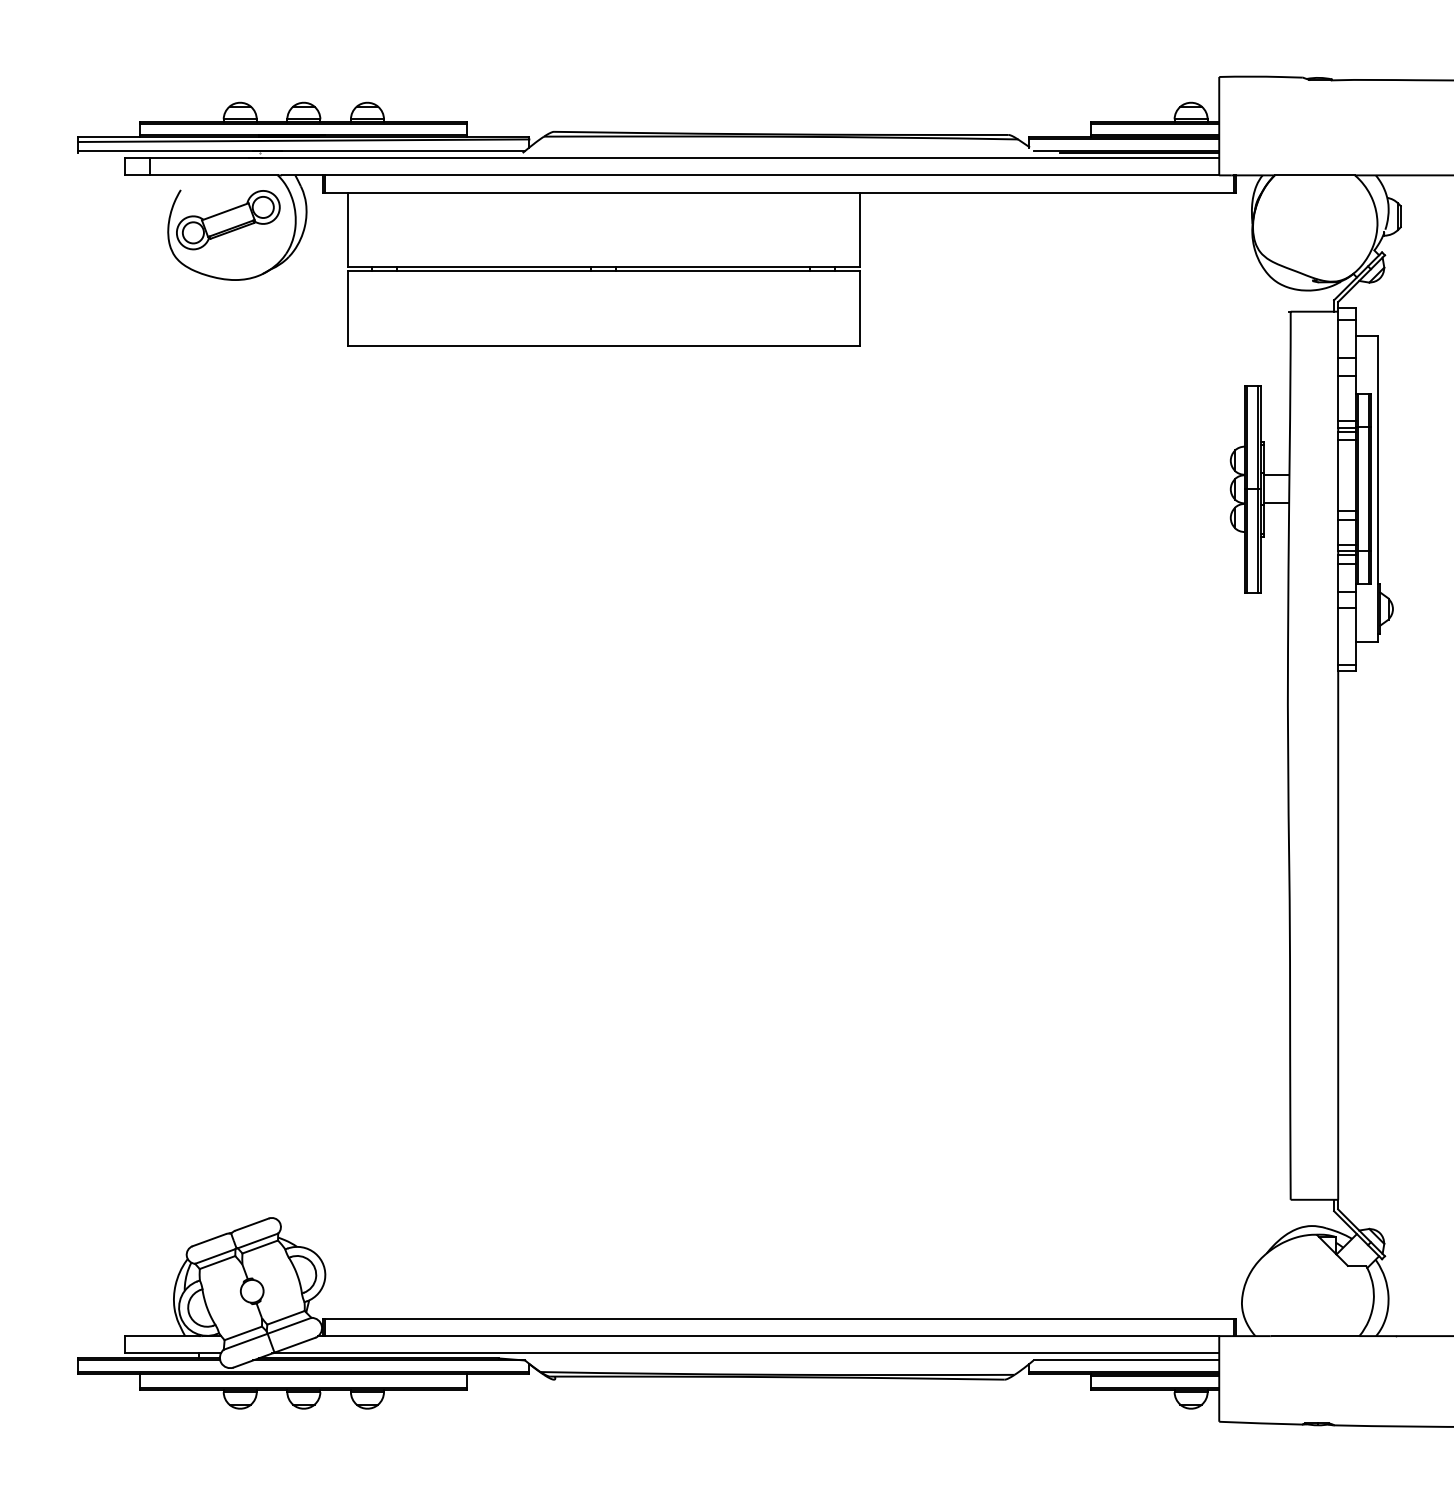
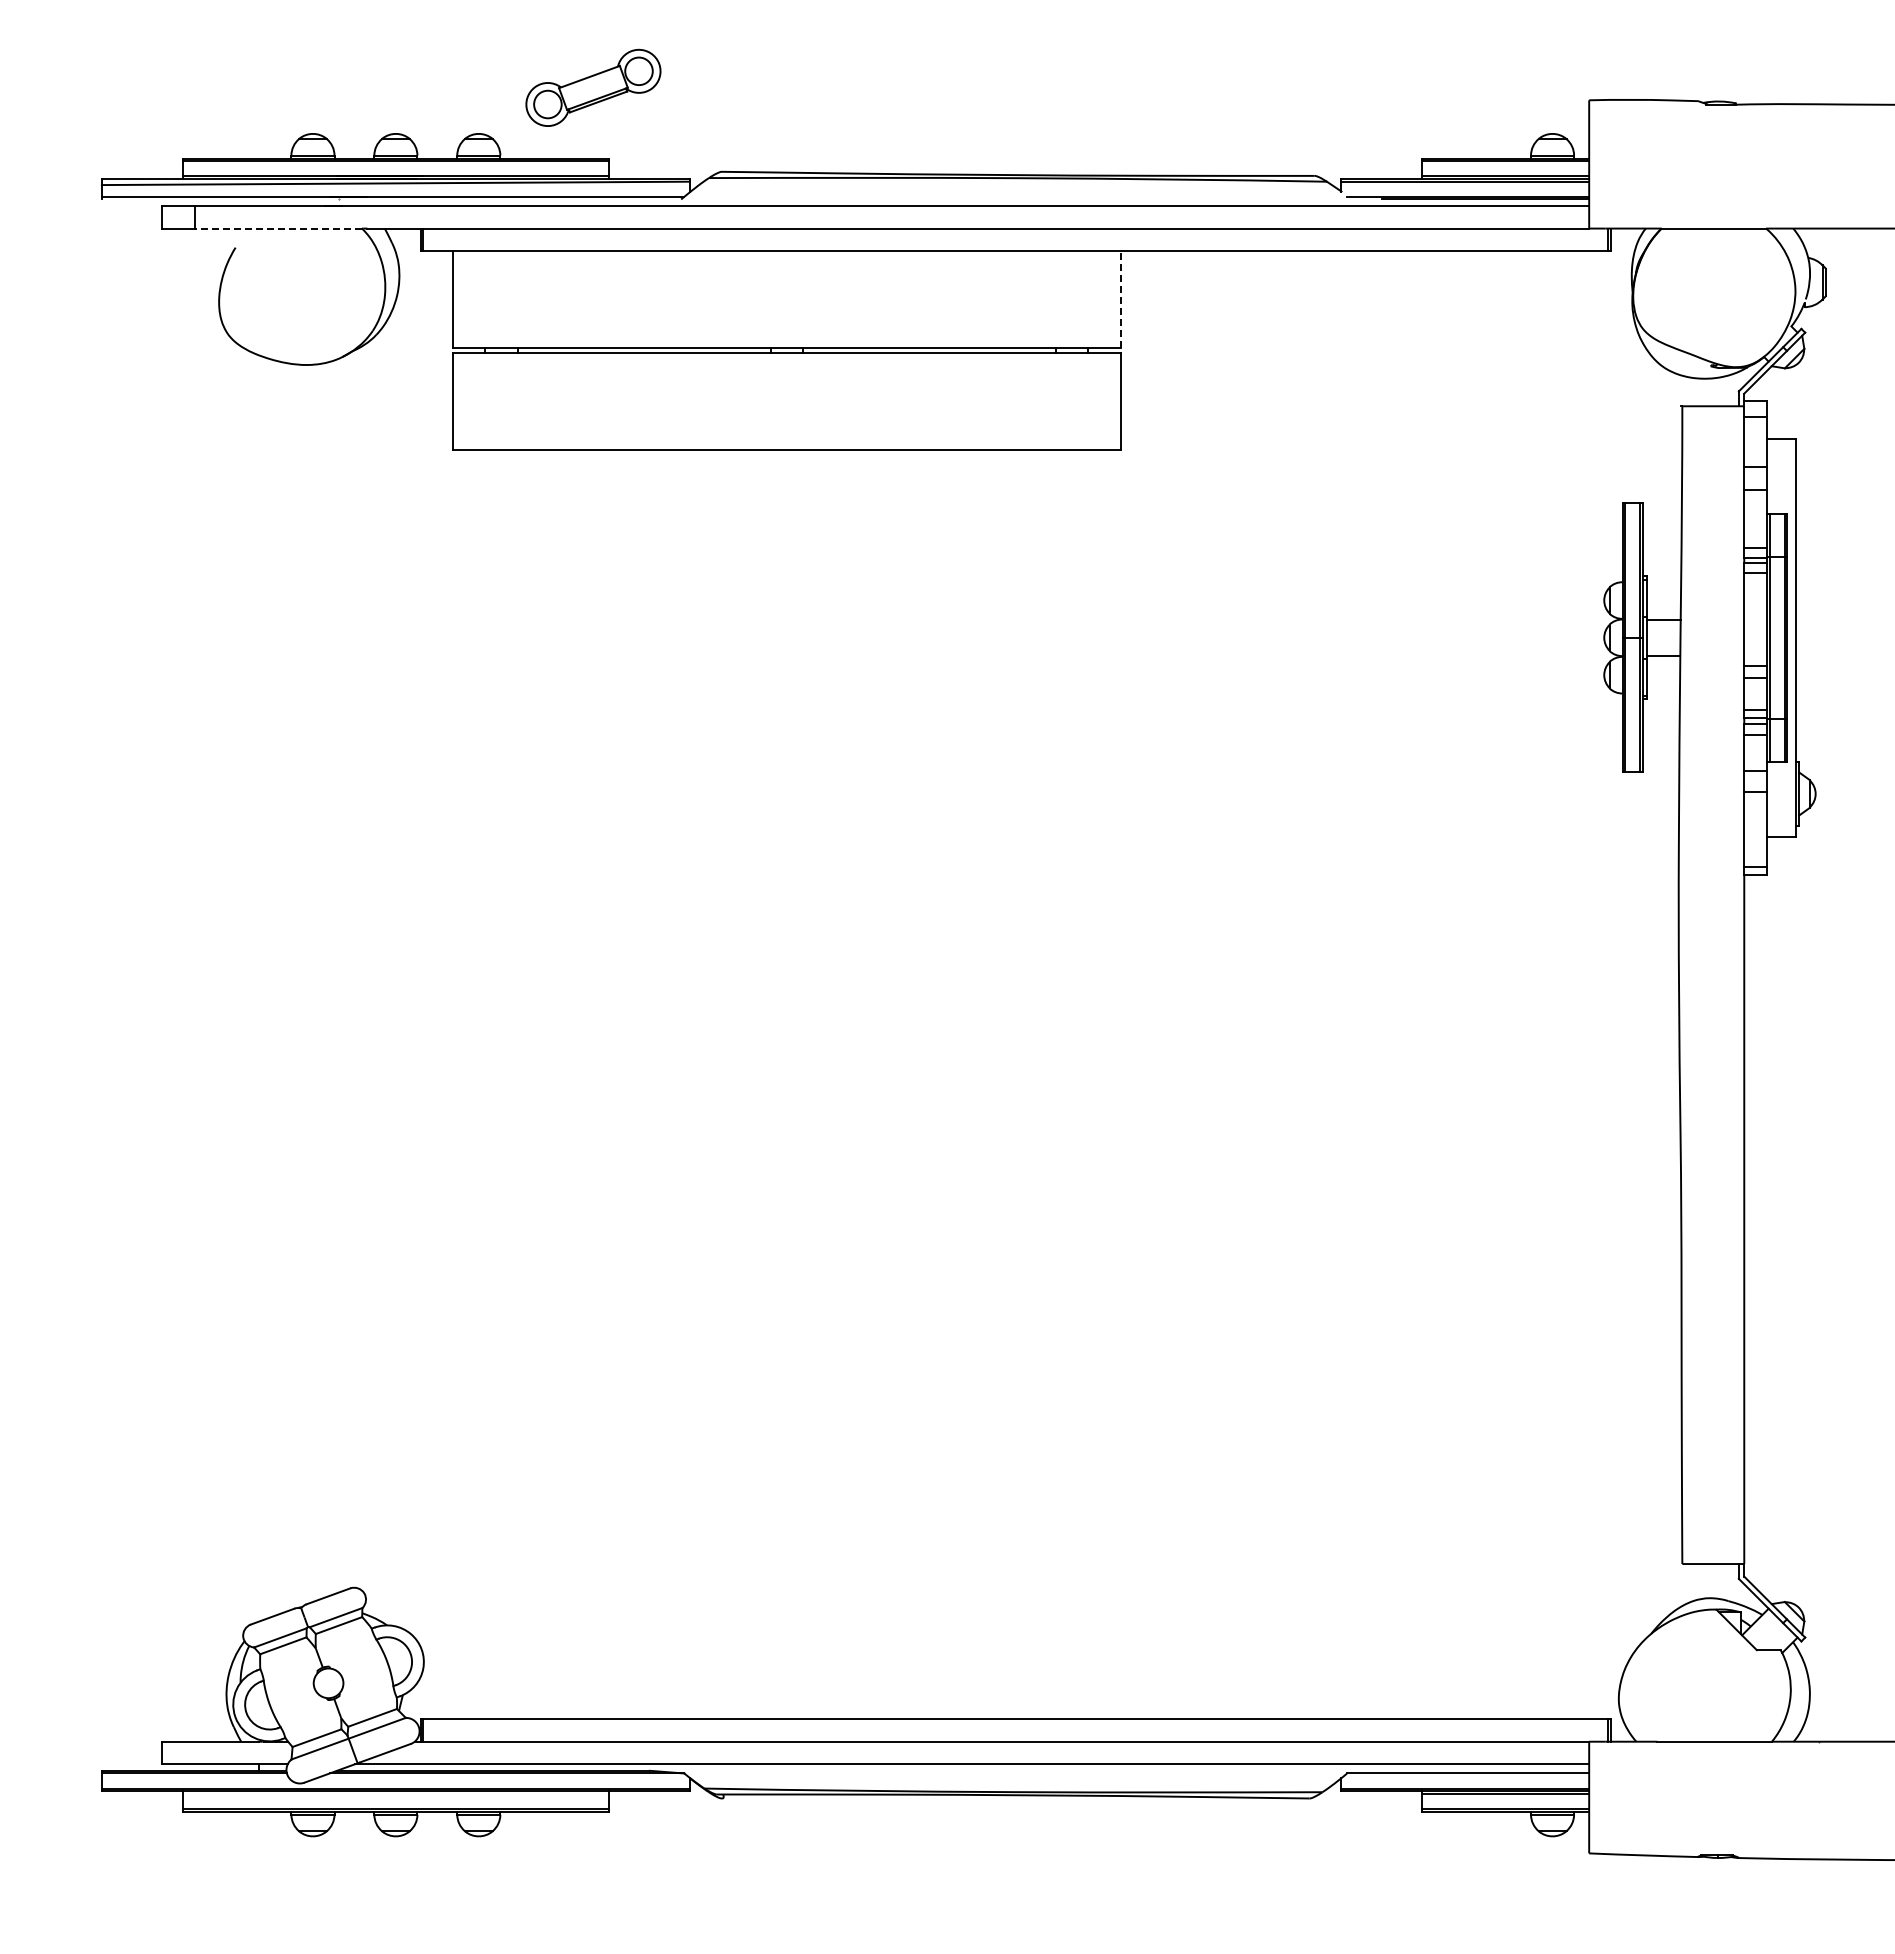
line: (213, 175) -> (278, 228), solid -> dashed
part: (228, 219) -> (593, 87), moved
line: (859, 229) -> (1120, 299), solid -> dashed

